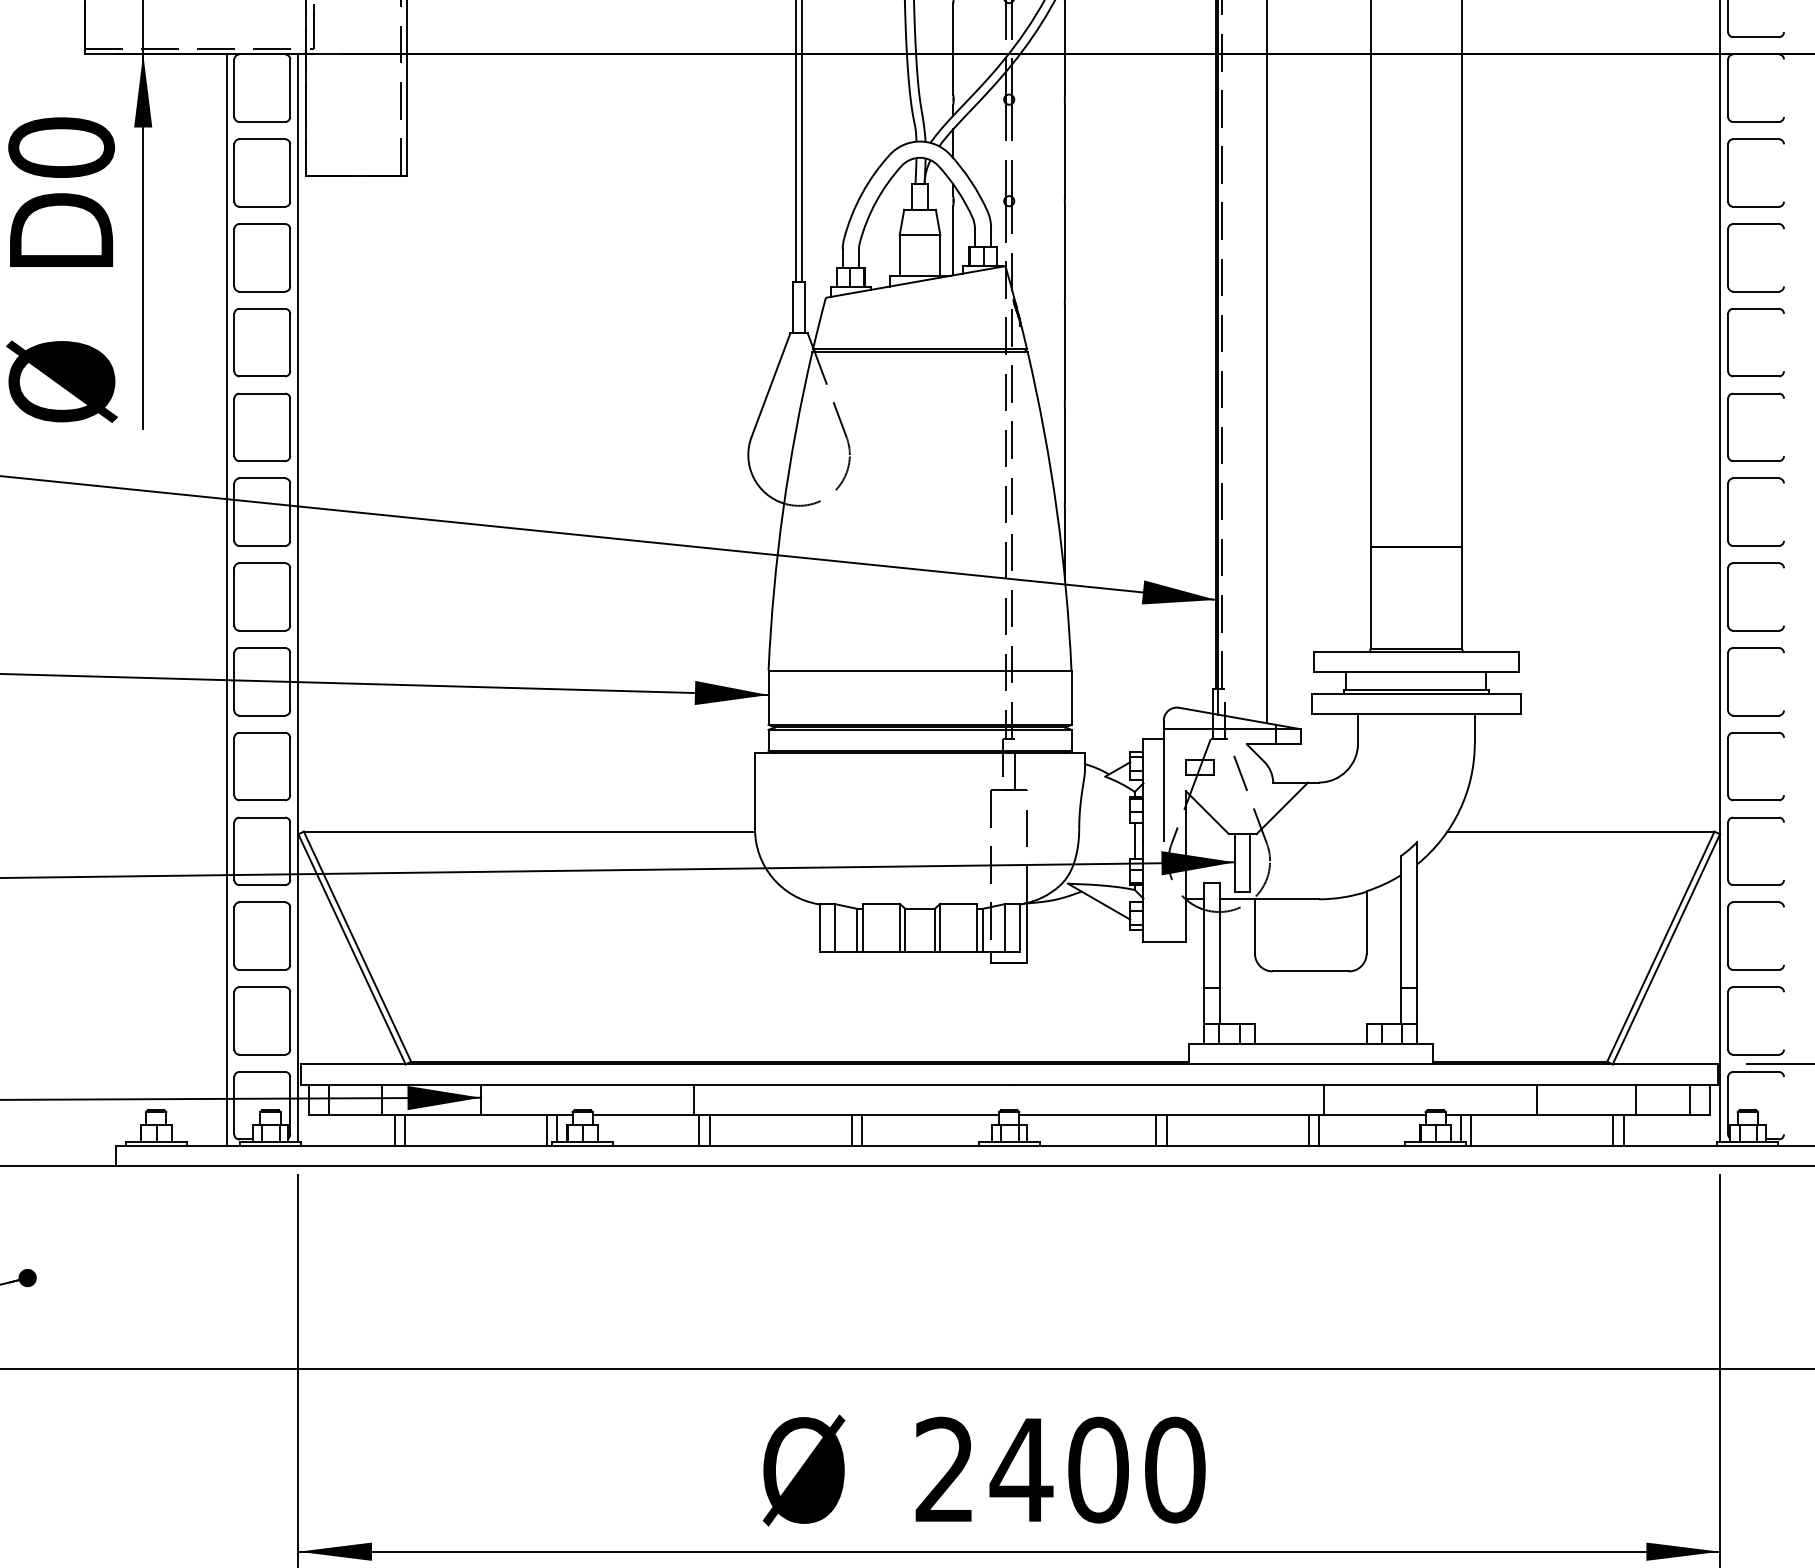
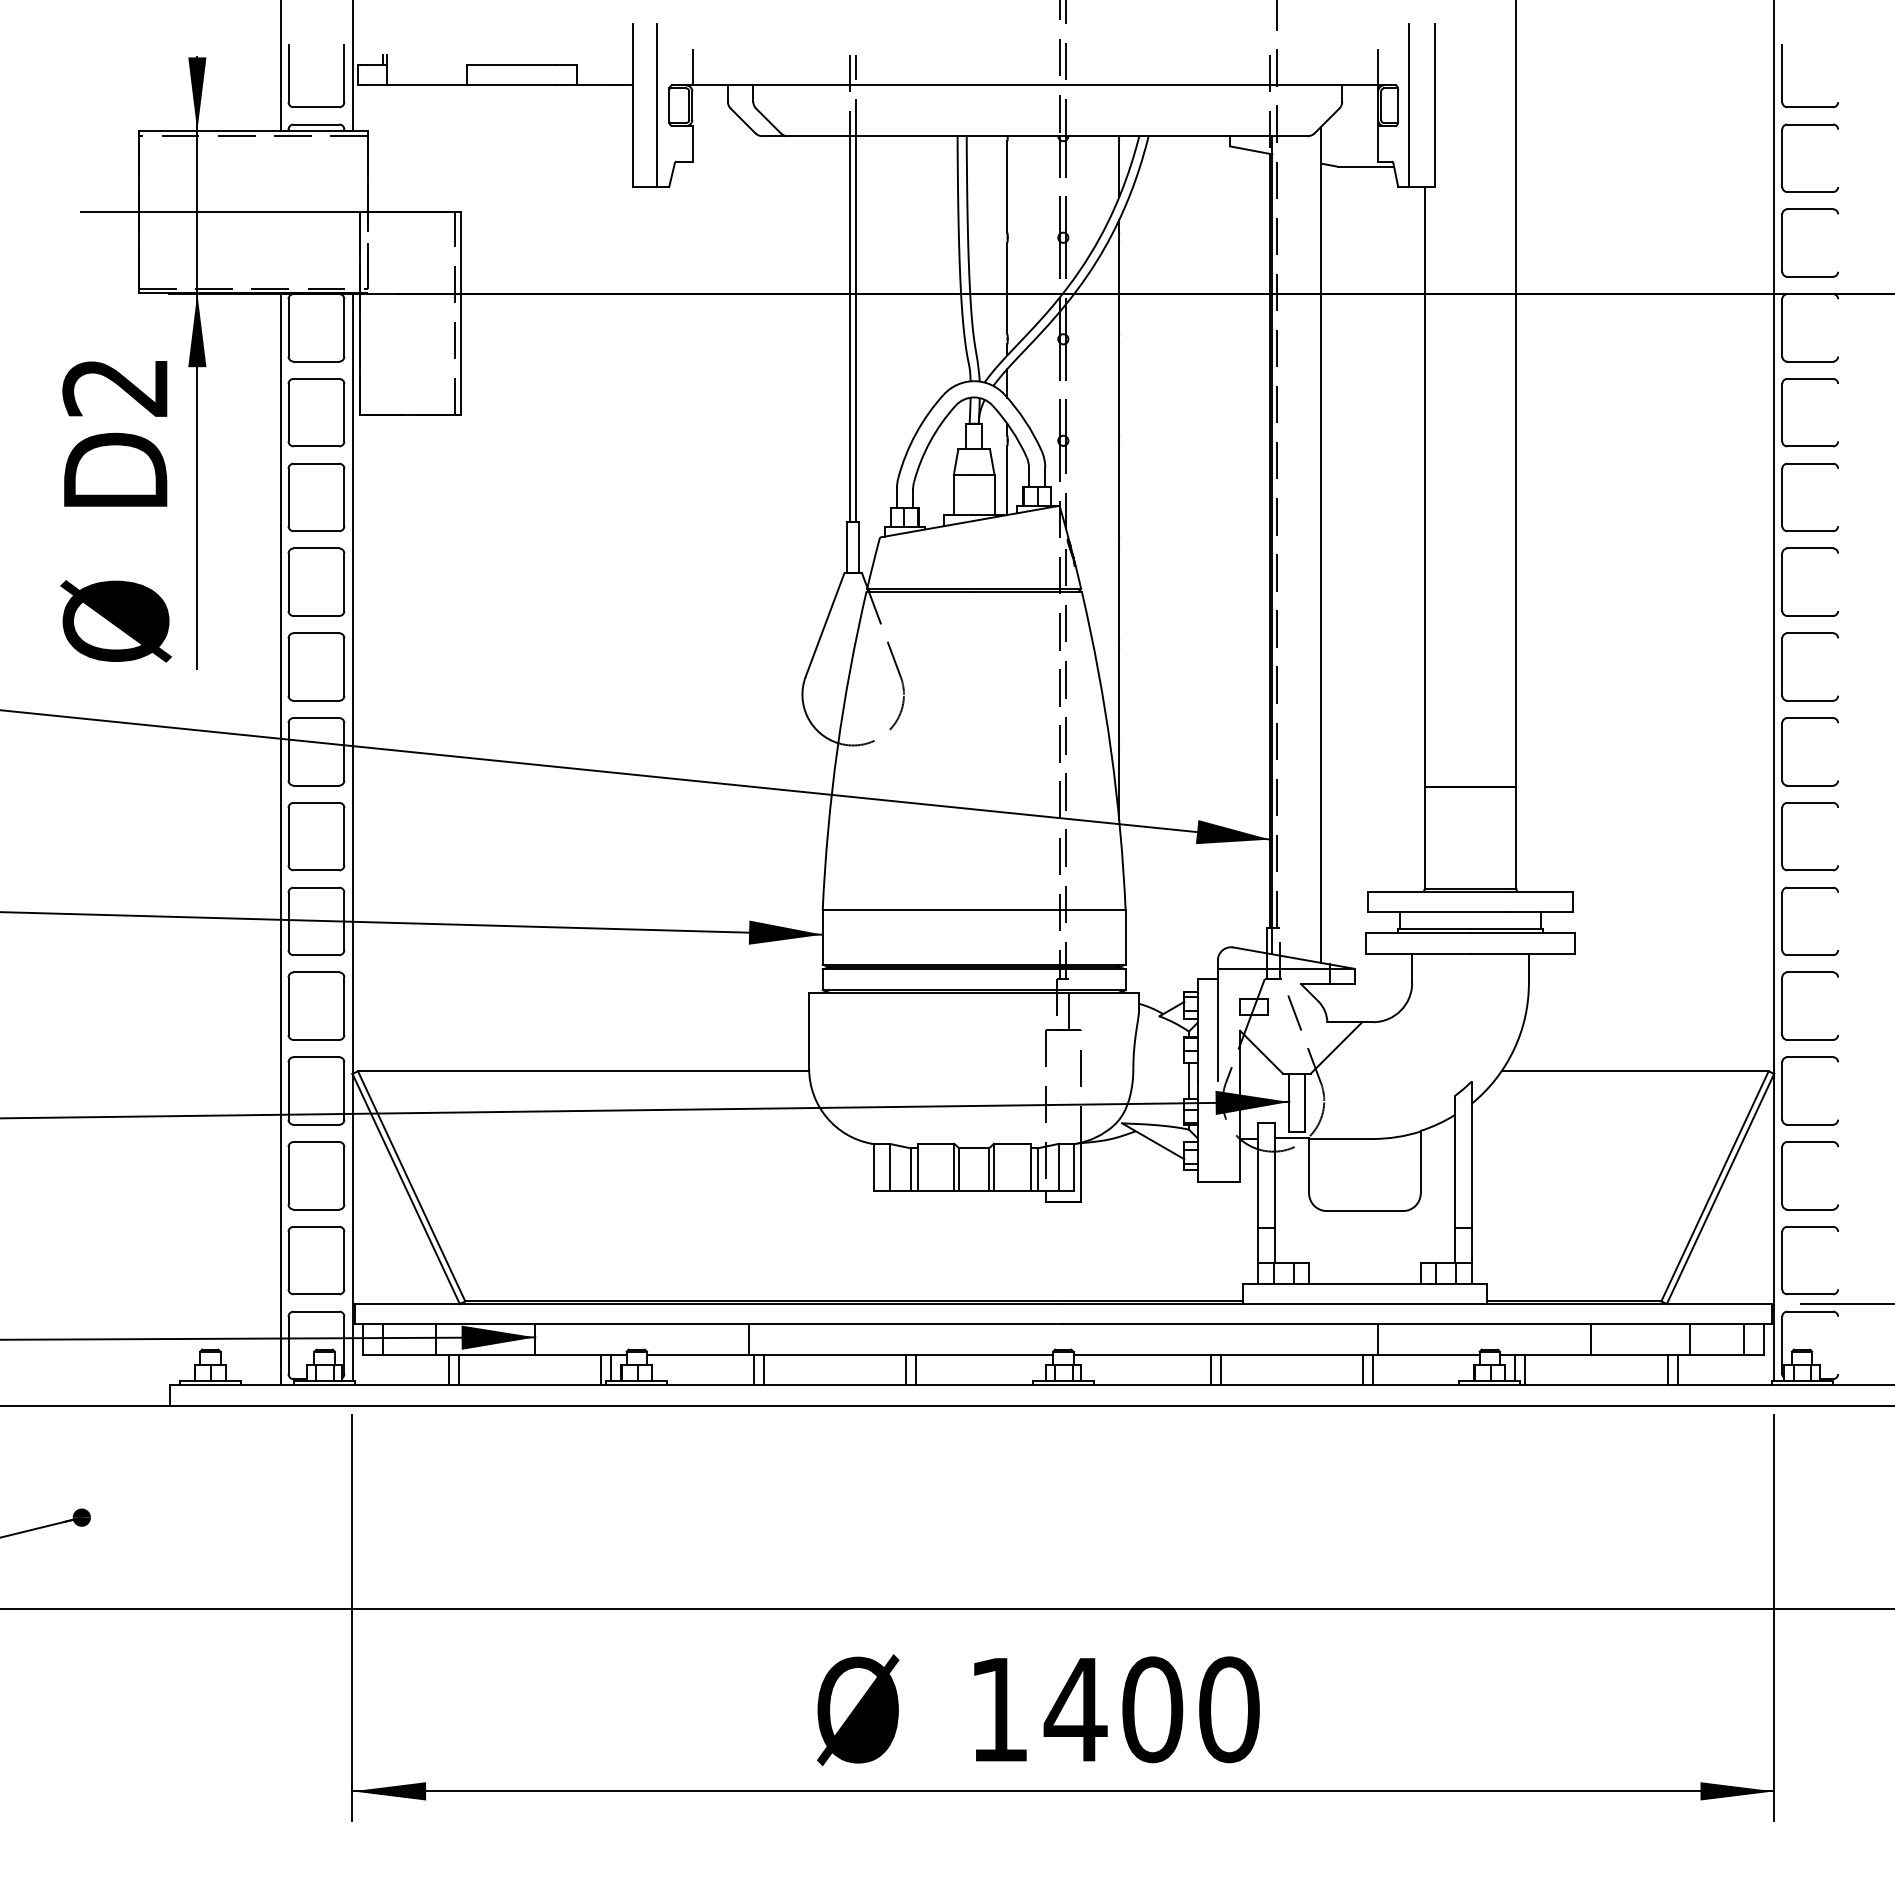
text: (61, 147) -> (115, 387), D0 -> D2
text: (943, 1468) -> (997, 1708), 2400 -> 1400

